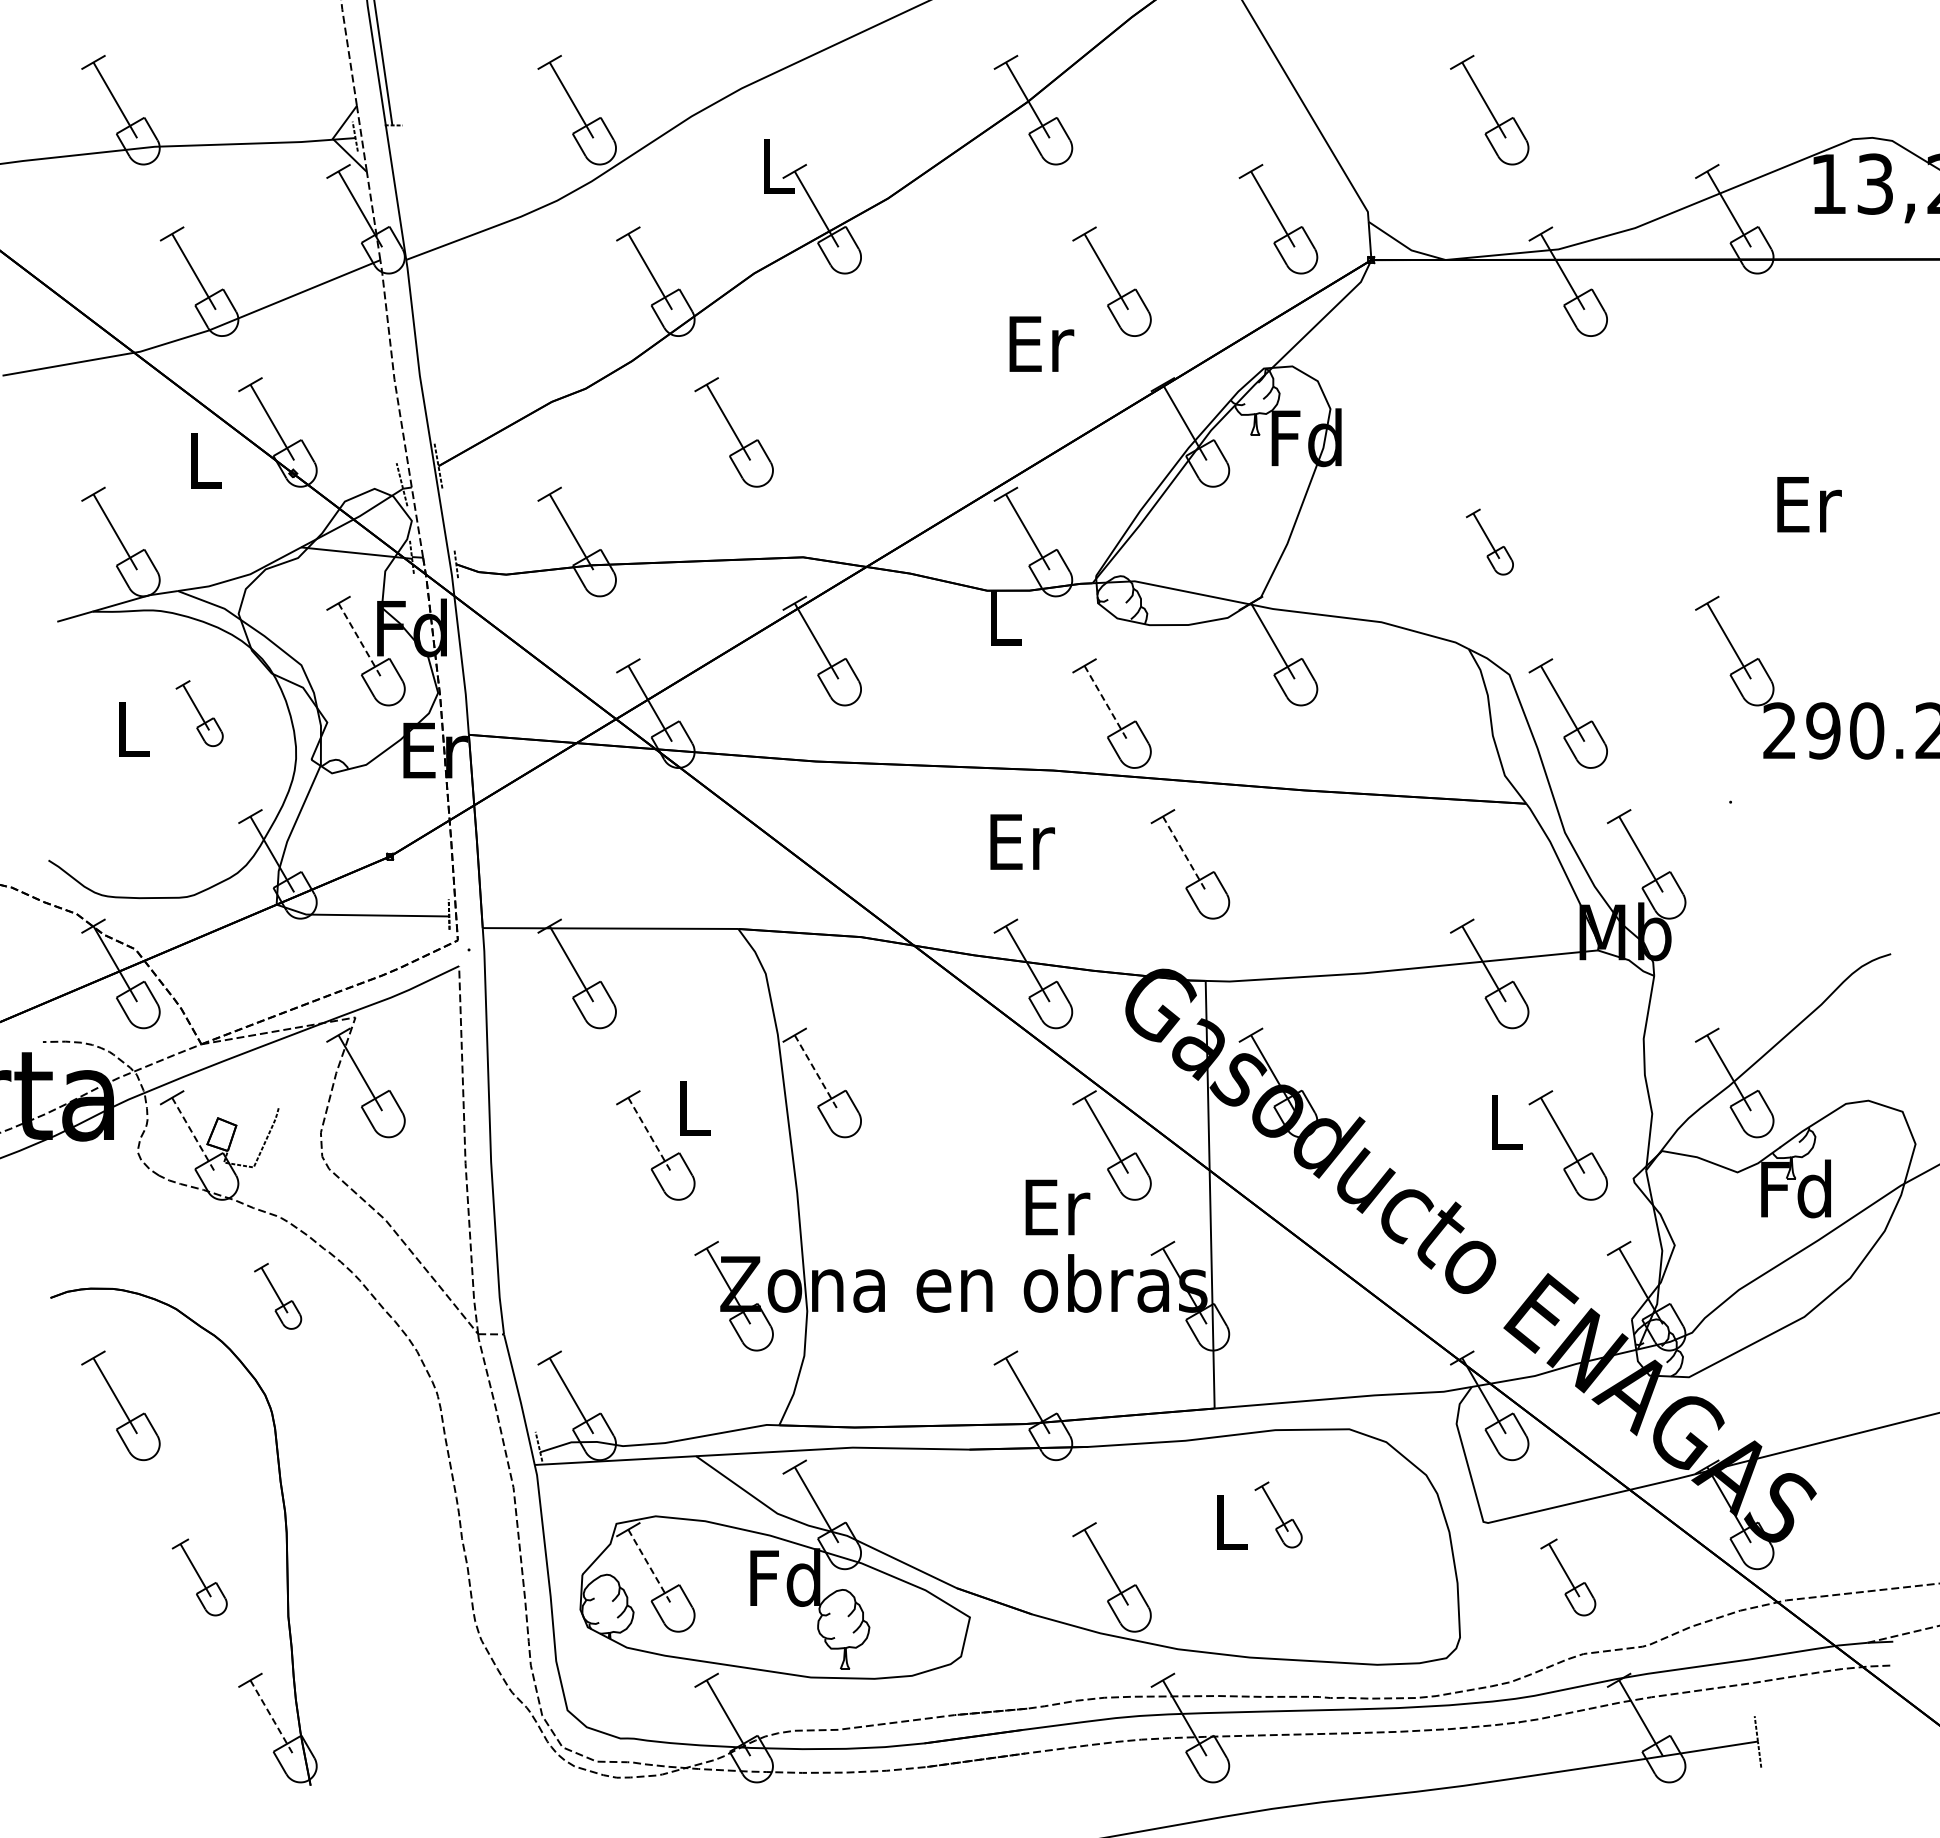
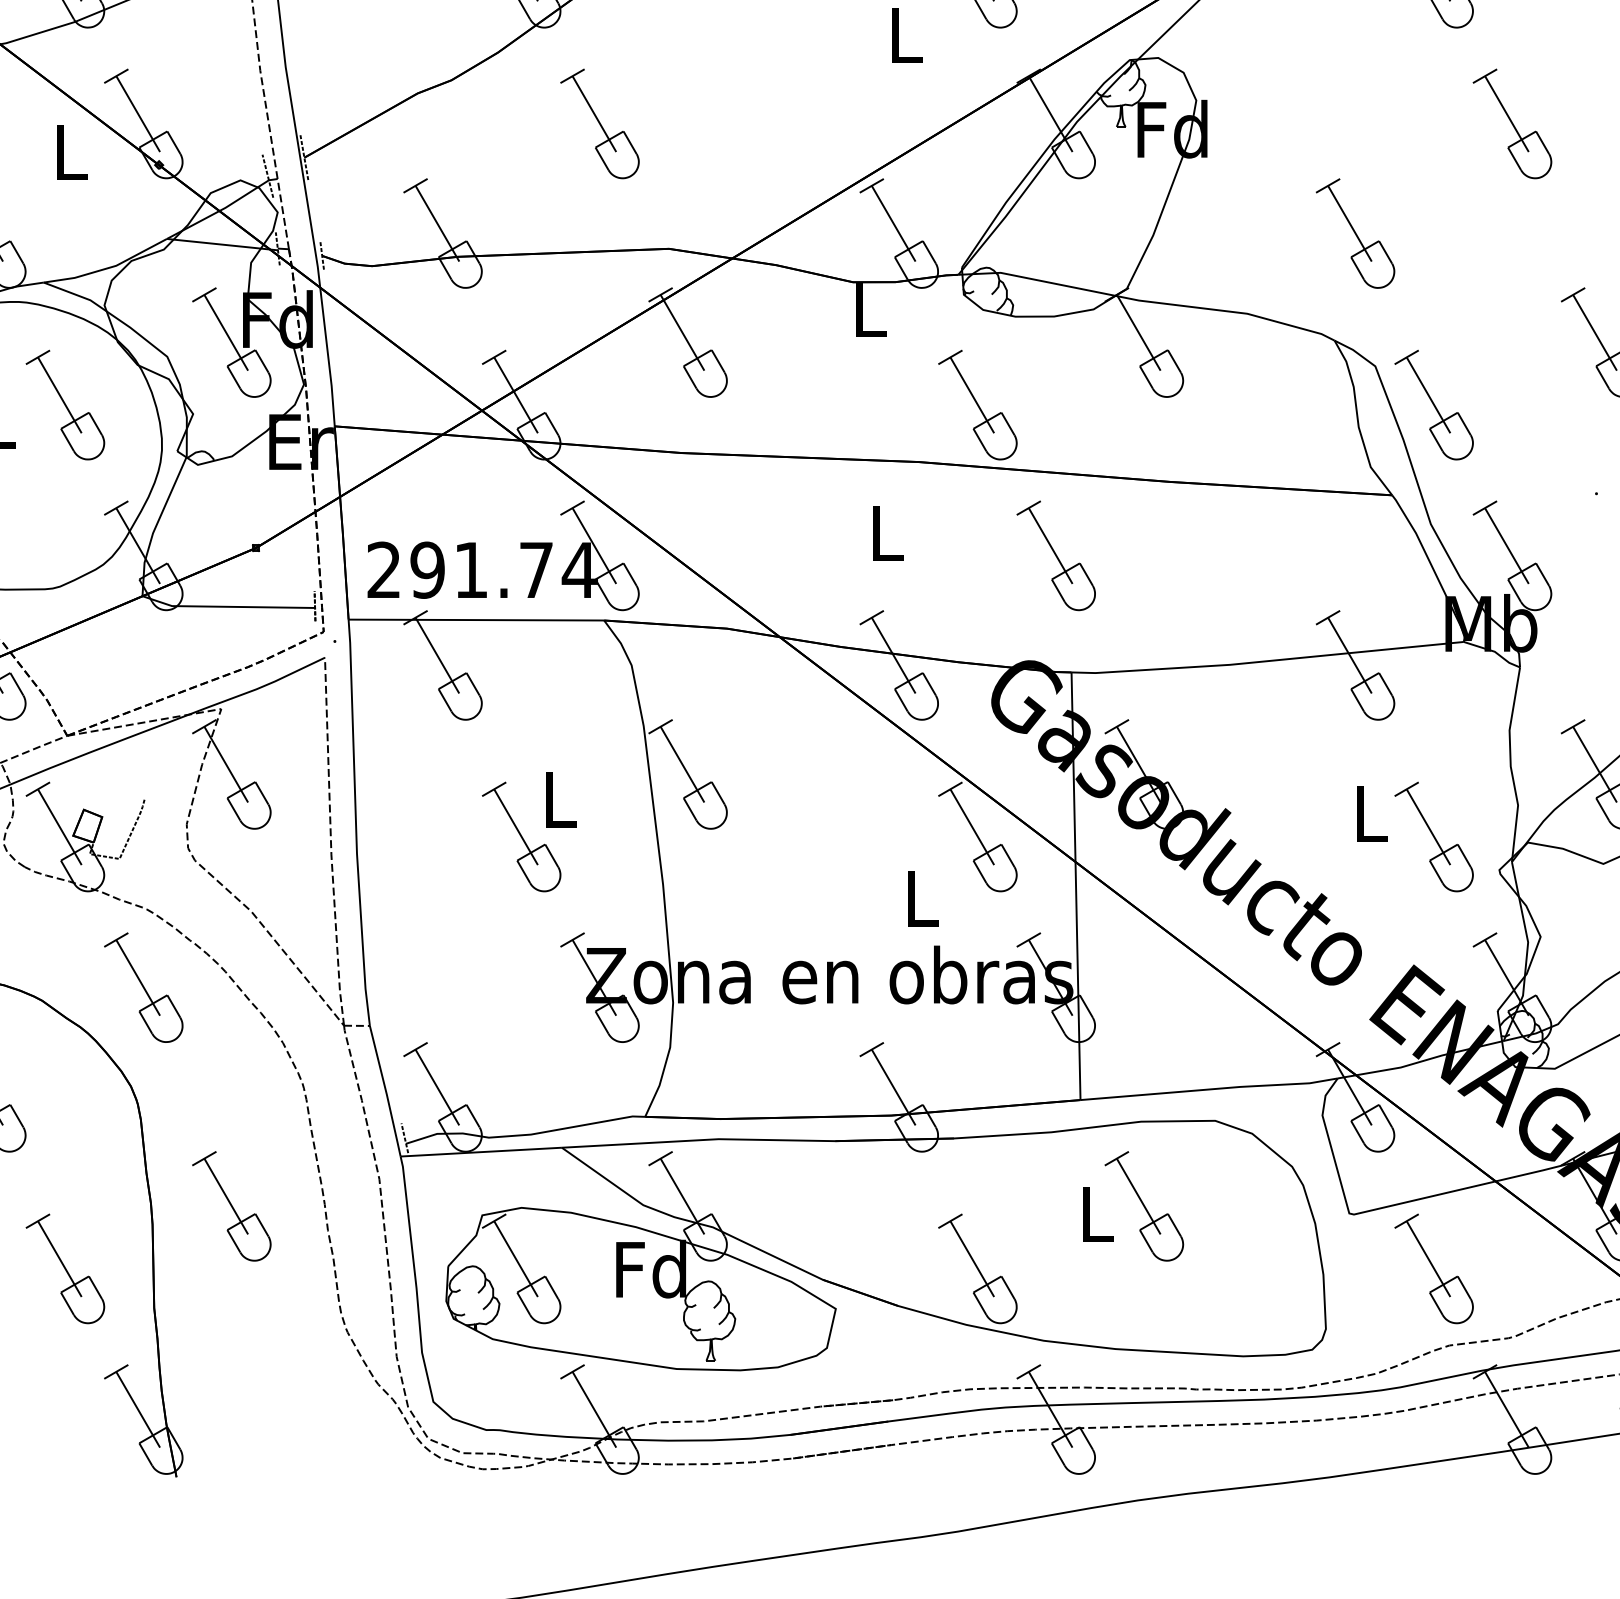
text: (1041, 343) -> (907, 35), Er -> L
part: (1646, 432) -> (1512, 124), added
part: (1489, 541) -> (1355, 233), size x1.67
line: (360, 641) -> (226, 333), dashed -> solid
line: (1106, 703) -> (972, 395), dashed -> solid
part: (199, 713) -> (65, 405), size x1.67
text: (1022, 841) -> (888, 533), Er -> L
line: (1184, 854) -> (1050, 546), dashed -> solid
part: (654, 857) -> (520, 549), added
line: (816, 1073) -> (682, 765), dashed -> solid
line: (193, 1135) -> (59, 827), dashed -> solid
line: (650, 1135) -> (516, 827), dashed -> solid
text: (1057, 1207) -> (923, 899), Er -> L
part: (277, 1296) -> (143, 988), size x1.67
part: (365, 1514) -> (231, 1206), added
part: (1278, 1514) -> (1144, 1206), size x1.67
line: (650, 1567) -> (516, 1259), dashed -> solid
part: (199, 1577) -> (65, 1269), size x1.43
part: (1567, 1577) -> (1433, 1269), size x1.43
line: (272, 1718) -> (138, 1410), dashed -> solid

